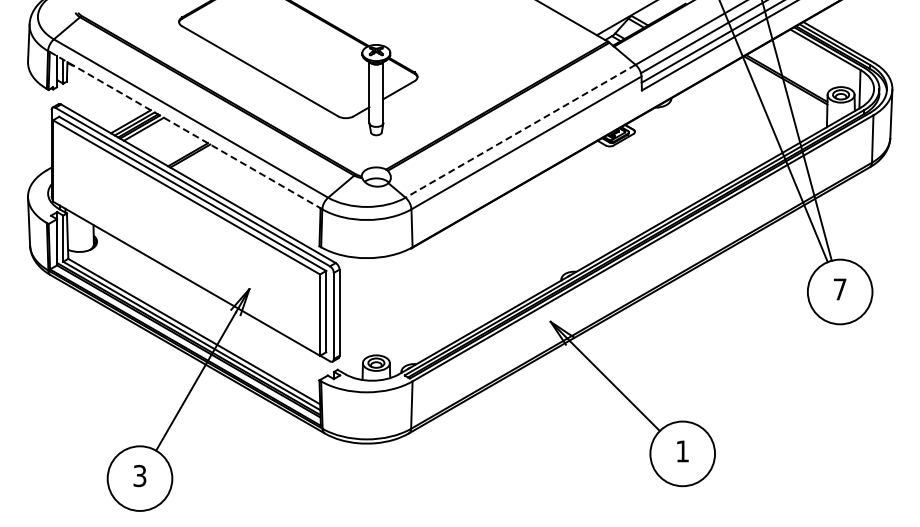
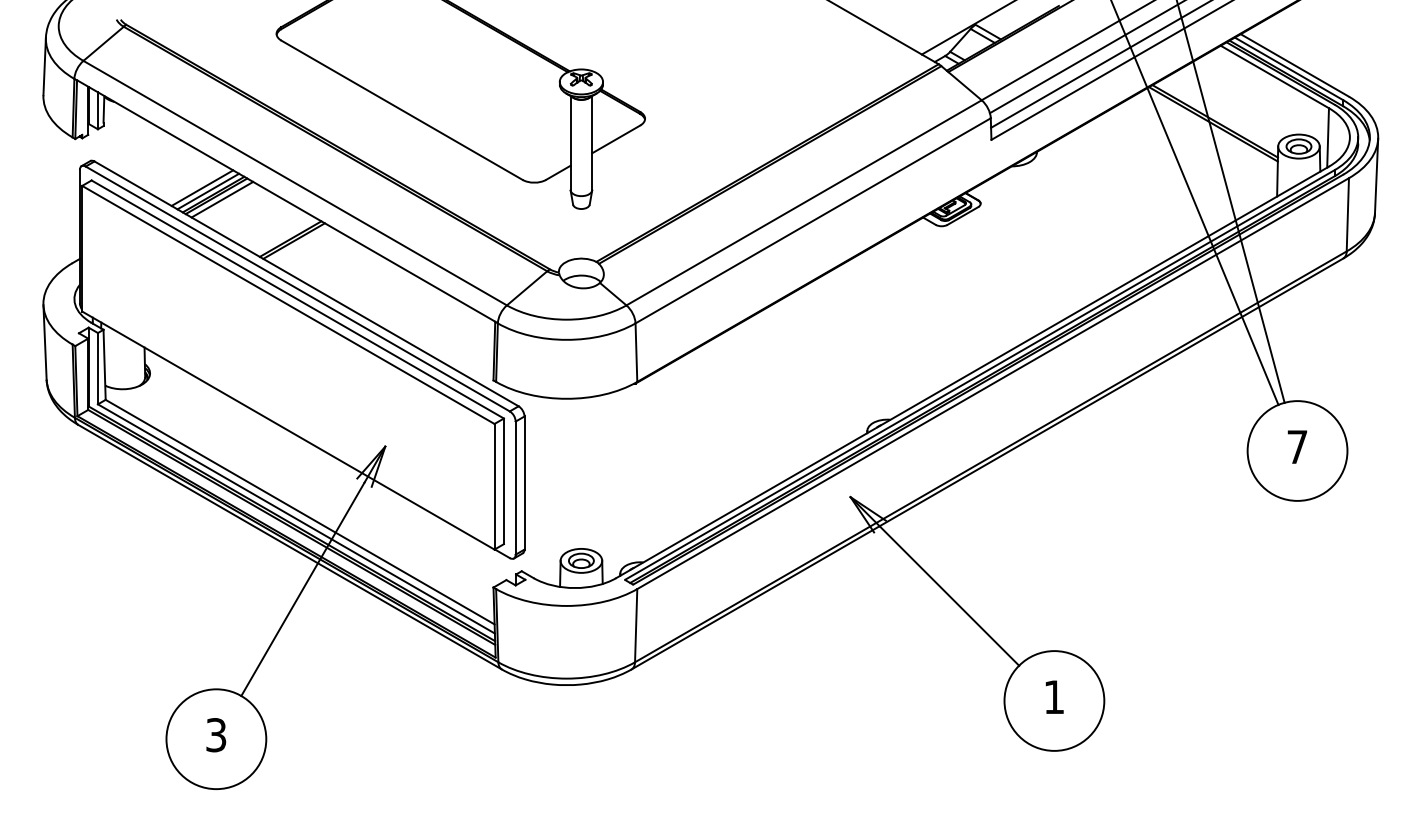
line: (185, 130) -> (286, 201), dashed -> solid
line: (520, 131) -> (803, 203), dashed -> solid

